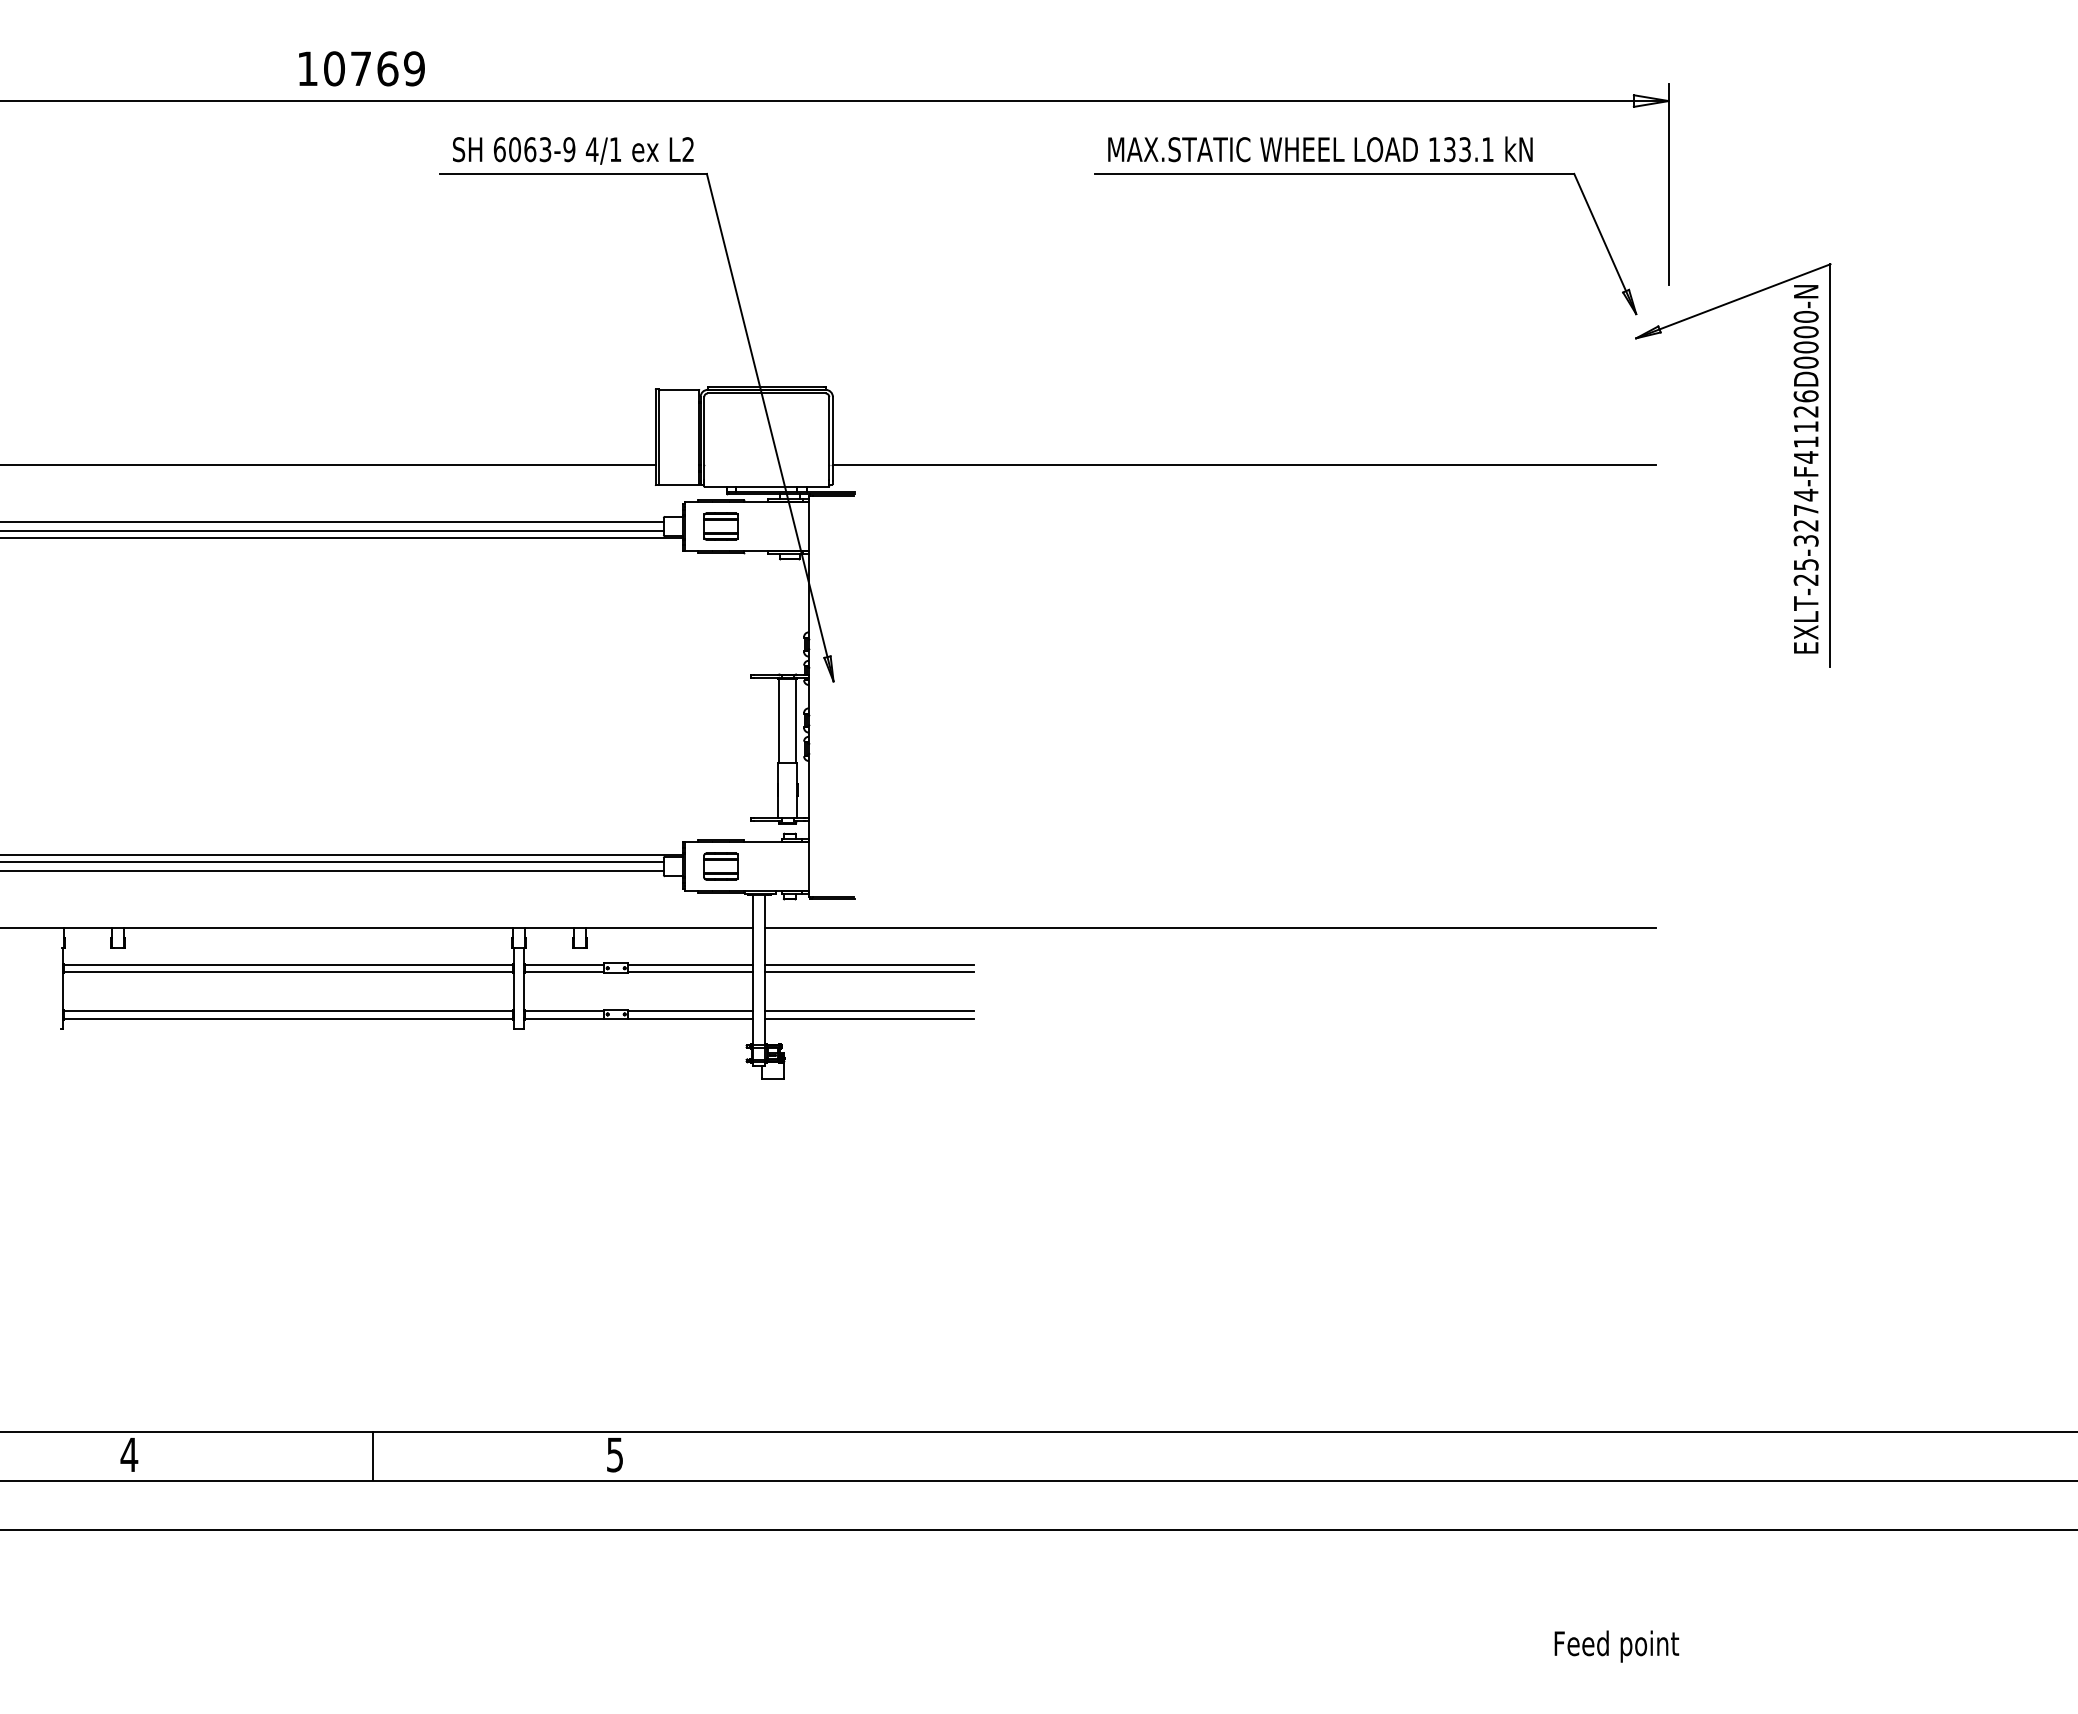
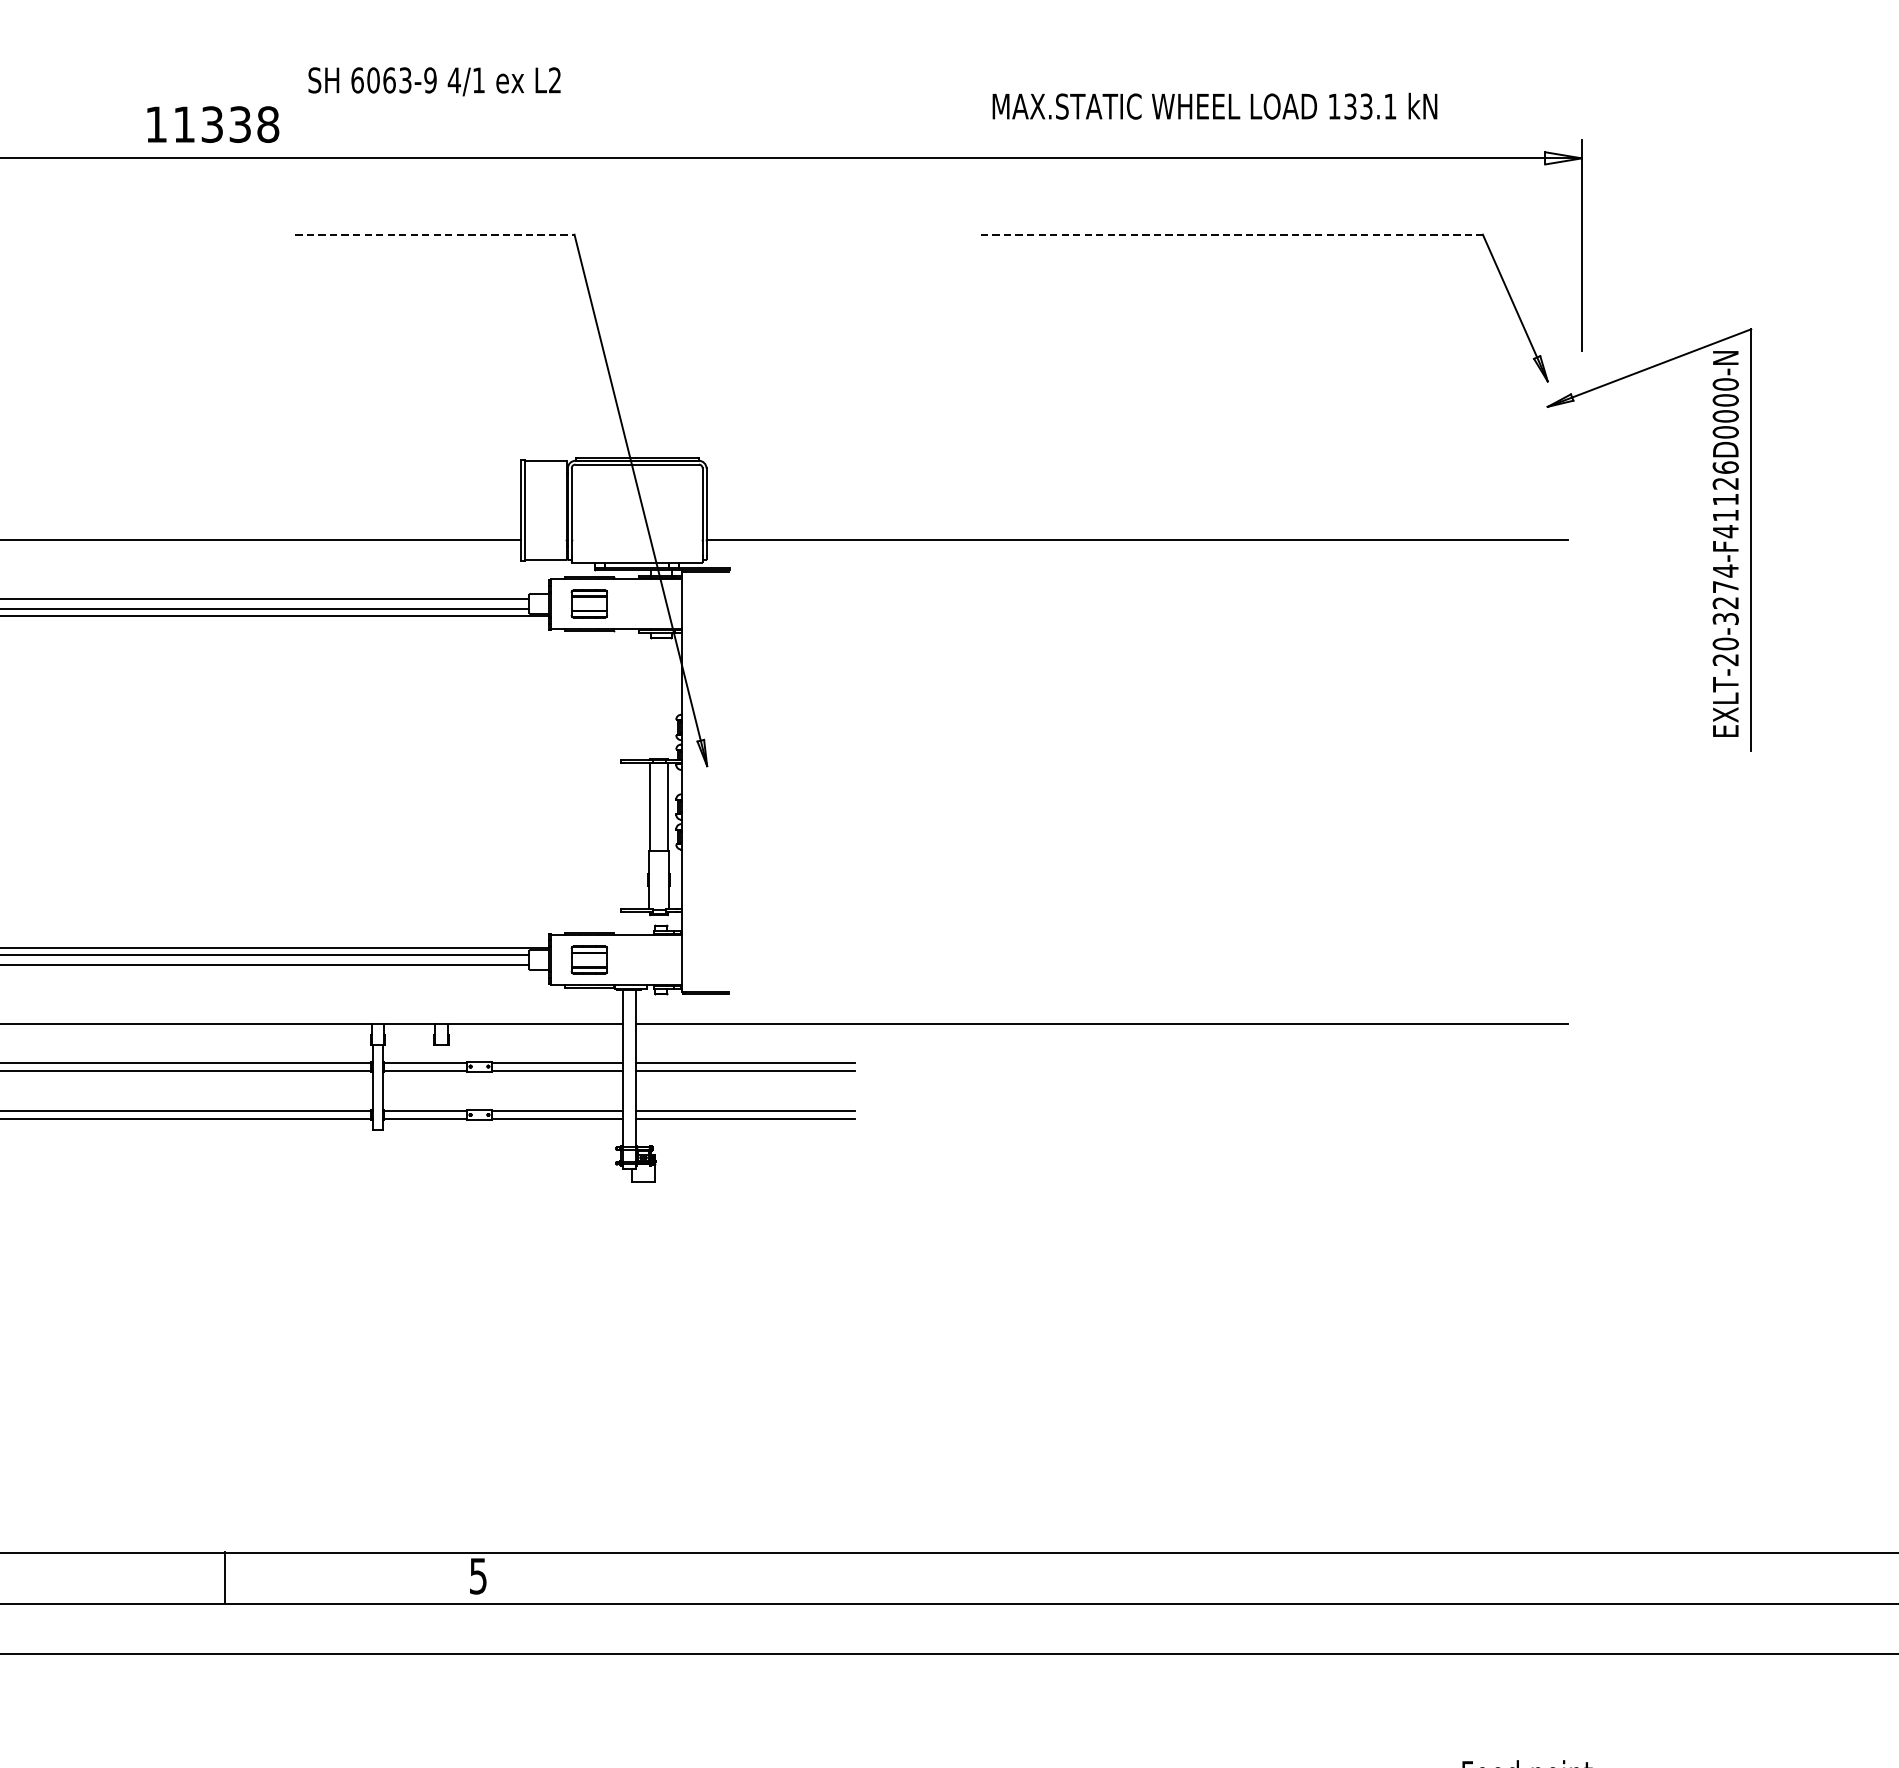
text: (374, 68) -> (226, 124), 10769 -> 11338
text: (1320, 149) -> (1215, 106), moved
text: (573, 150) -> (434, 81), moved
line: (574, 173) -> (435, 234), solid -> dashed
line: (1334, 173) -> (1231, 234), solid -> dashed
text: (1805, 564) -> (1725, 643), EXLT-25-3274-F41126D0000-N -> EXLT-20-3274-F41126D0000-N

